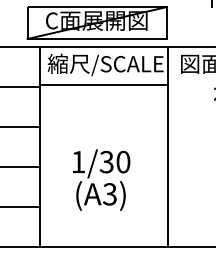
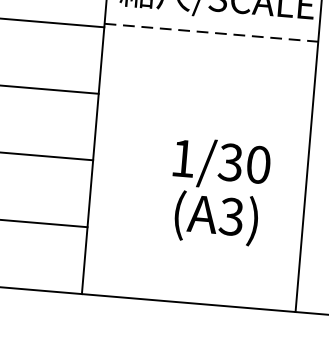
line: (103, 85) -> (210, 33), solid -> dashed
text: (101, 179) -> (219, 190), moved

